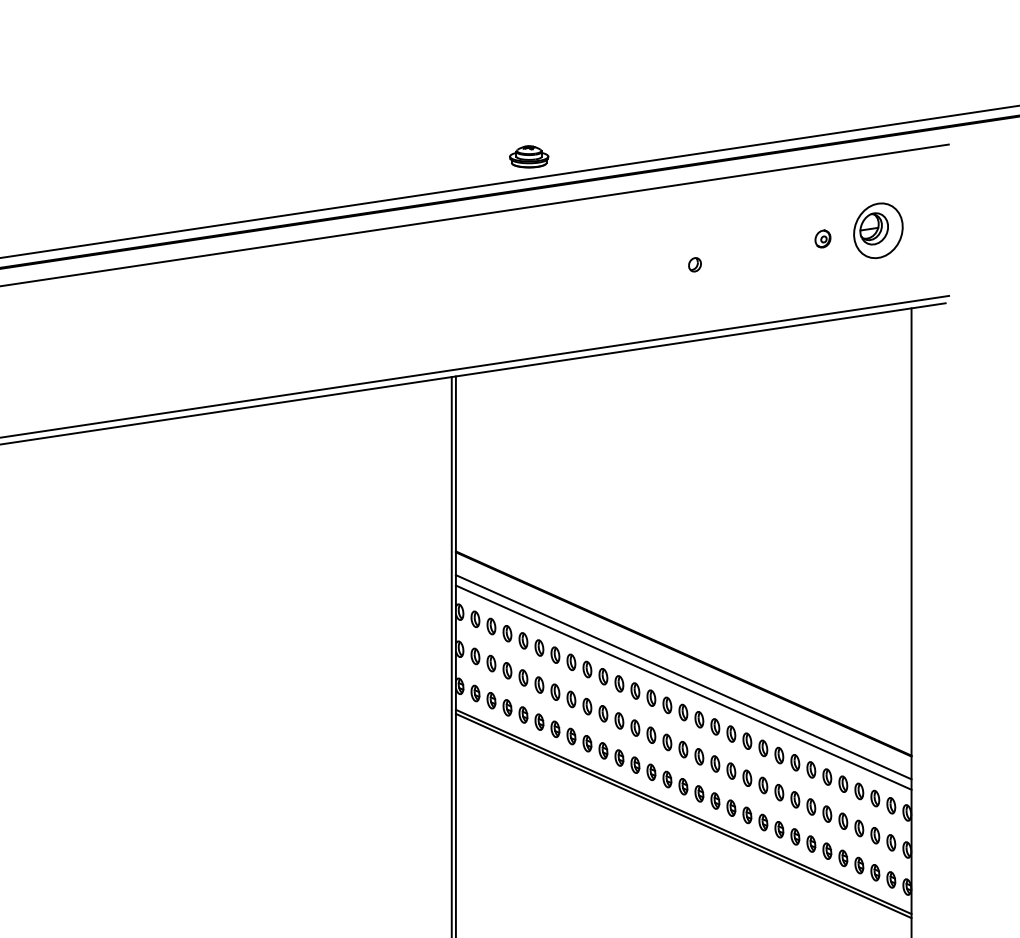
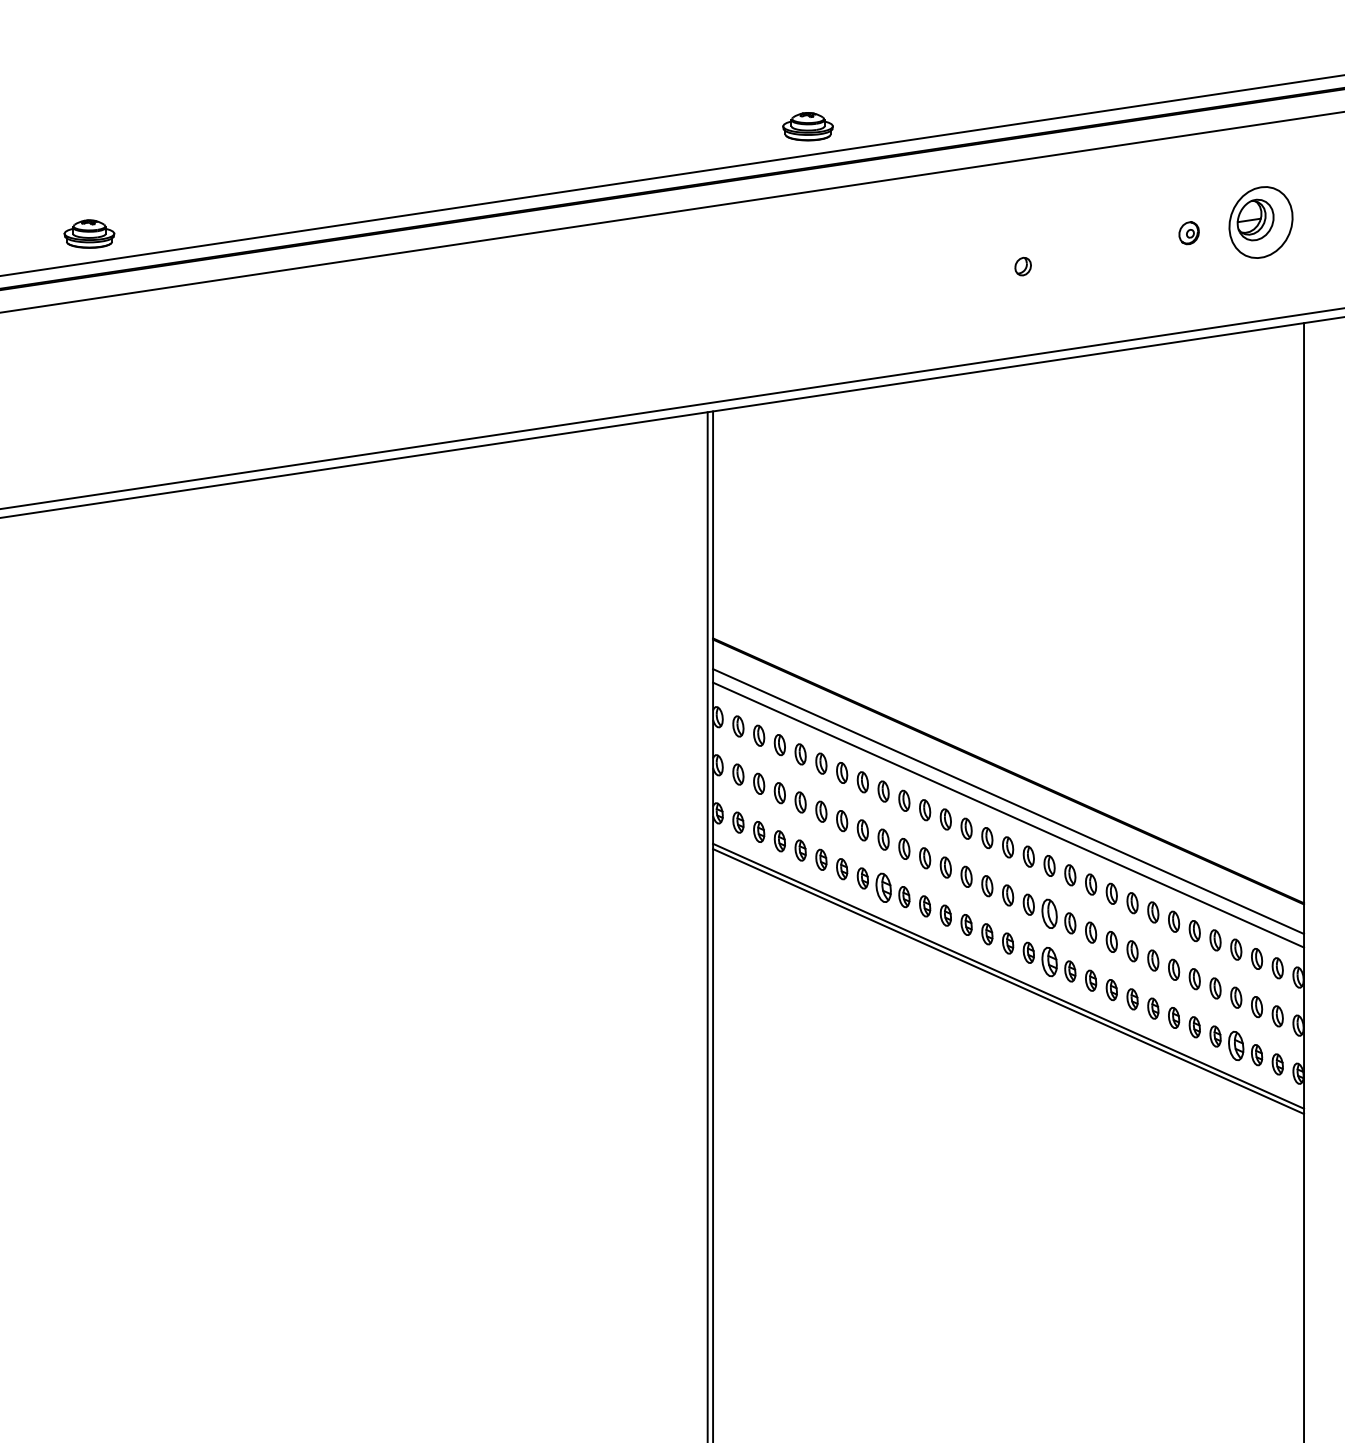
part: (587, 743) -> (883, 887), size x1.4
part: (715, 764) -> (1049, 914), size x1.4
part: (715, 801) -> (1049, 962), size x1.4
part: (859, 865) -> (1236, 1045), size x1.4

